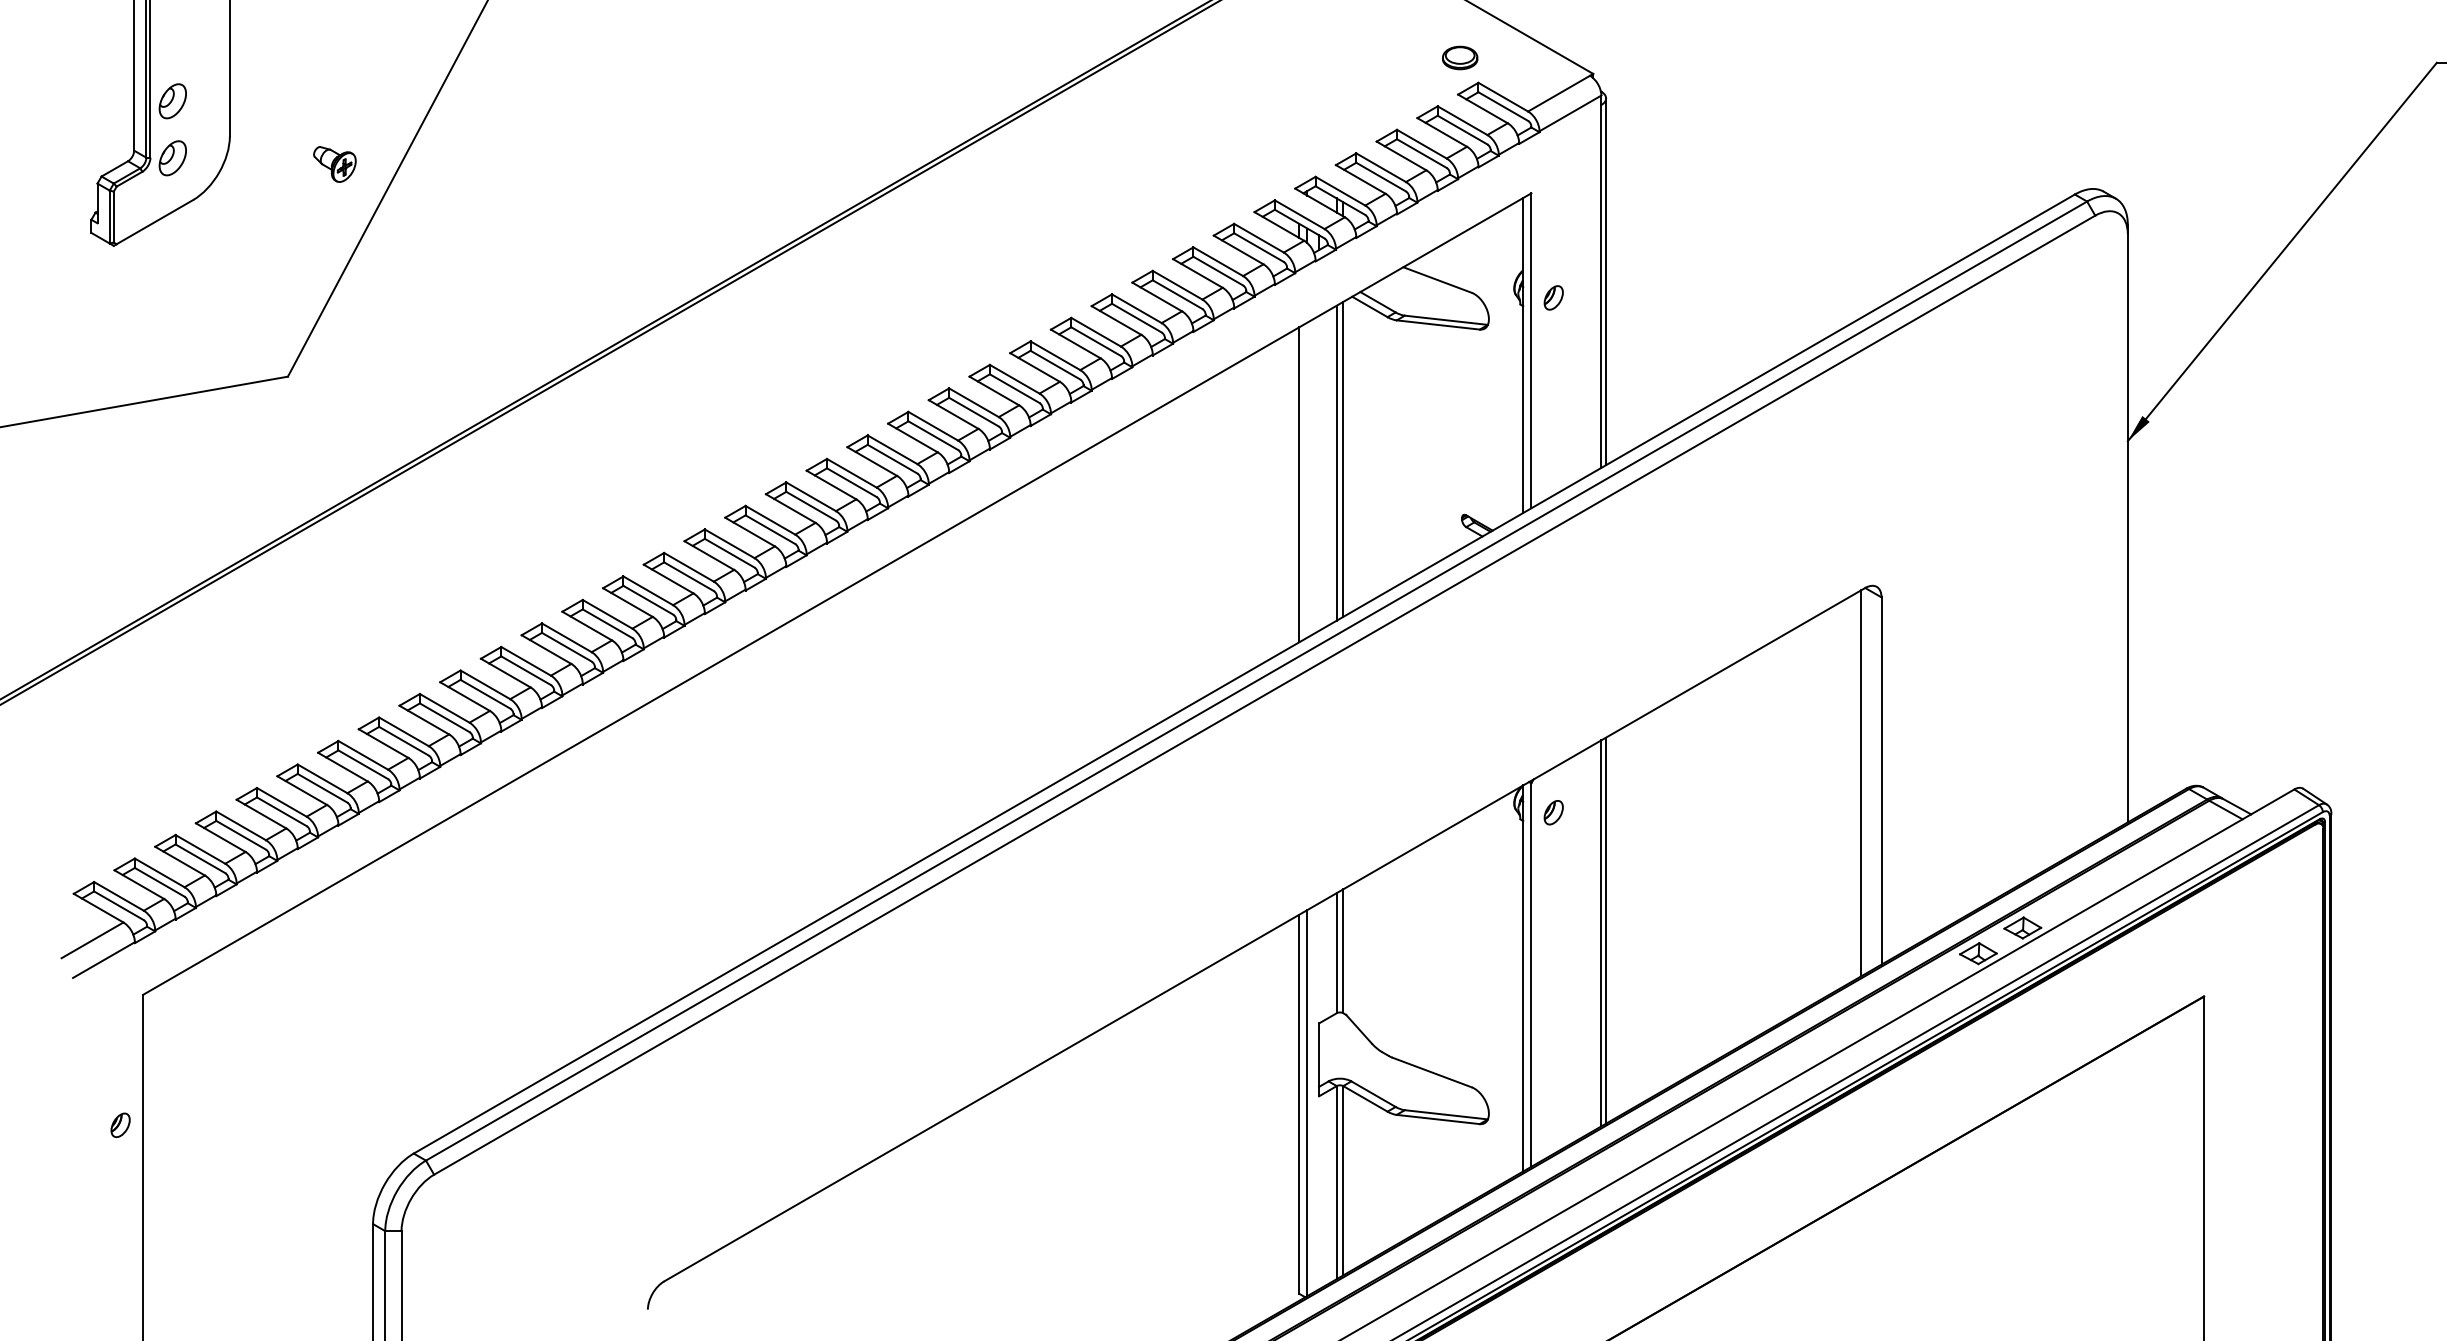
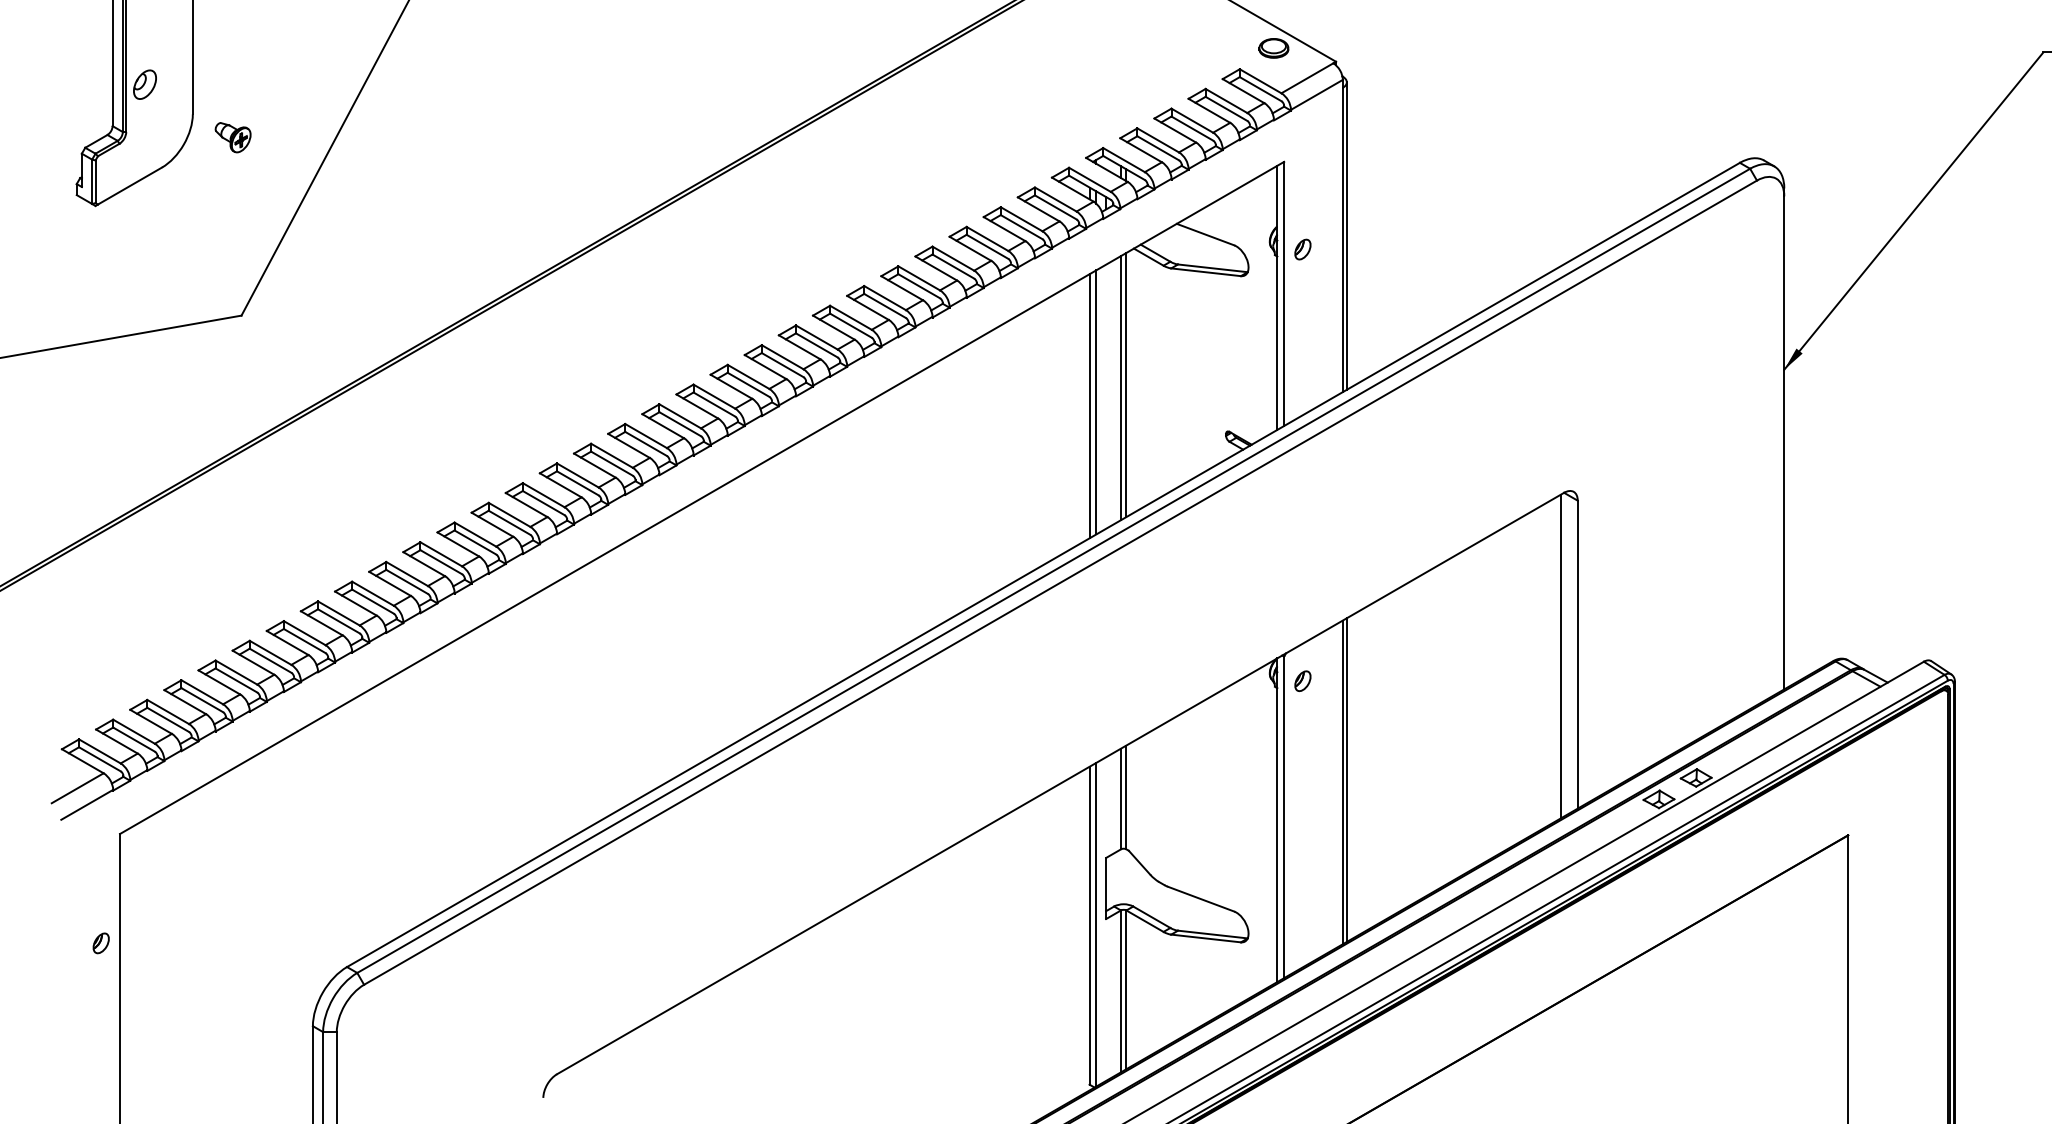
part: (1460, 57) -> (1274, 47), moved
part: (172, 158) -> (144, 132), removed
part: (334, 164) -> (232, 137), moved
line: (1307, 479) -> (1096, 401), added

